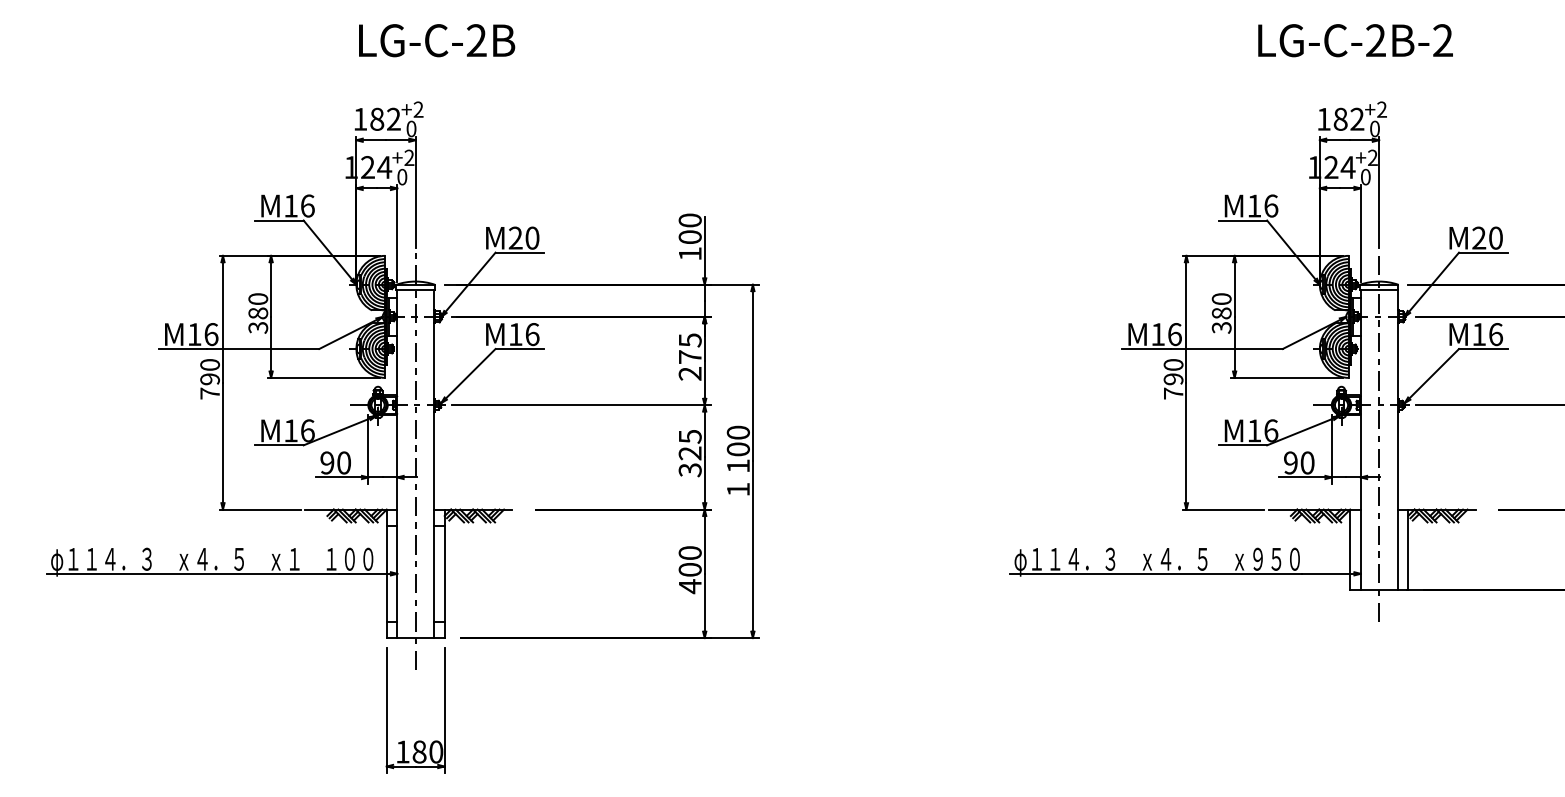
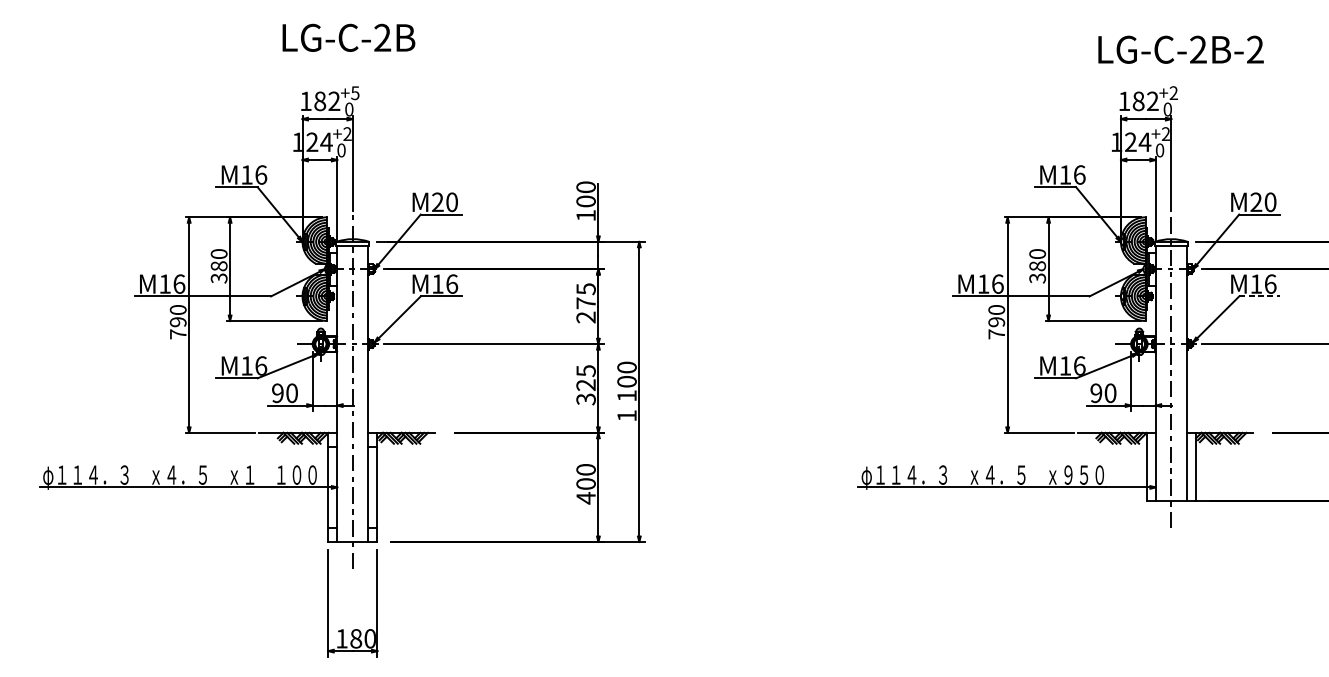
text: (437, 40) -> (349, 37), moved
text: (1355, 40) -> (1180, 49), moved
text: (418, 109) -> (355, 92), +2 -> +5
line: (1483, 349) -> (1259, 296), solid -> dashed

